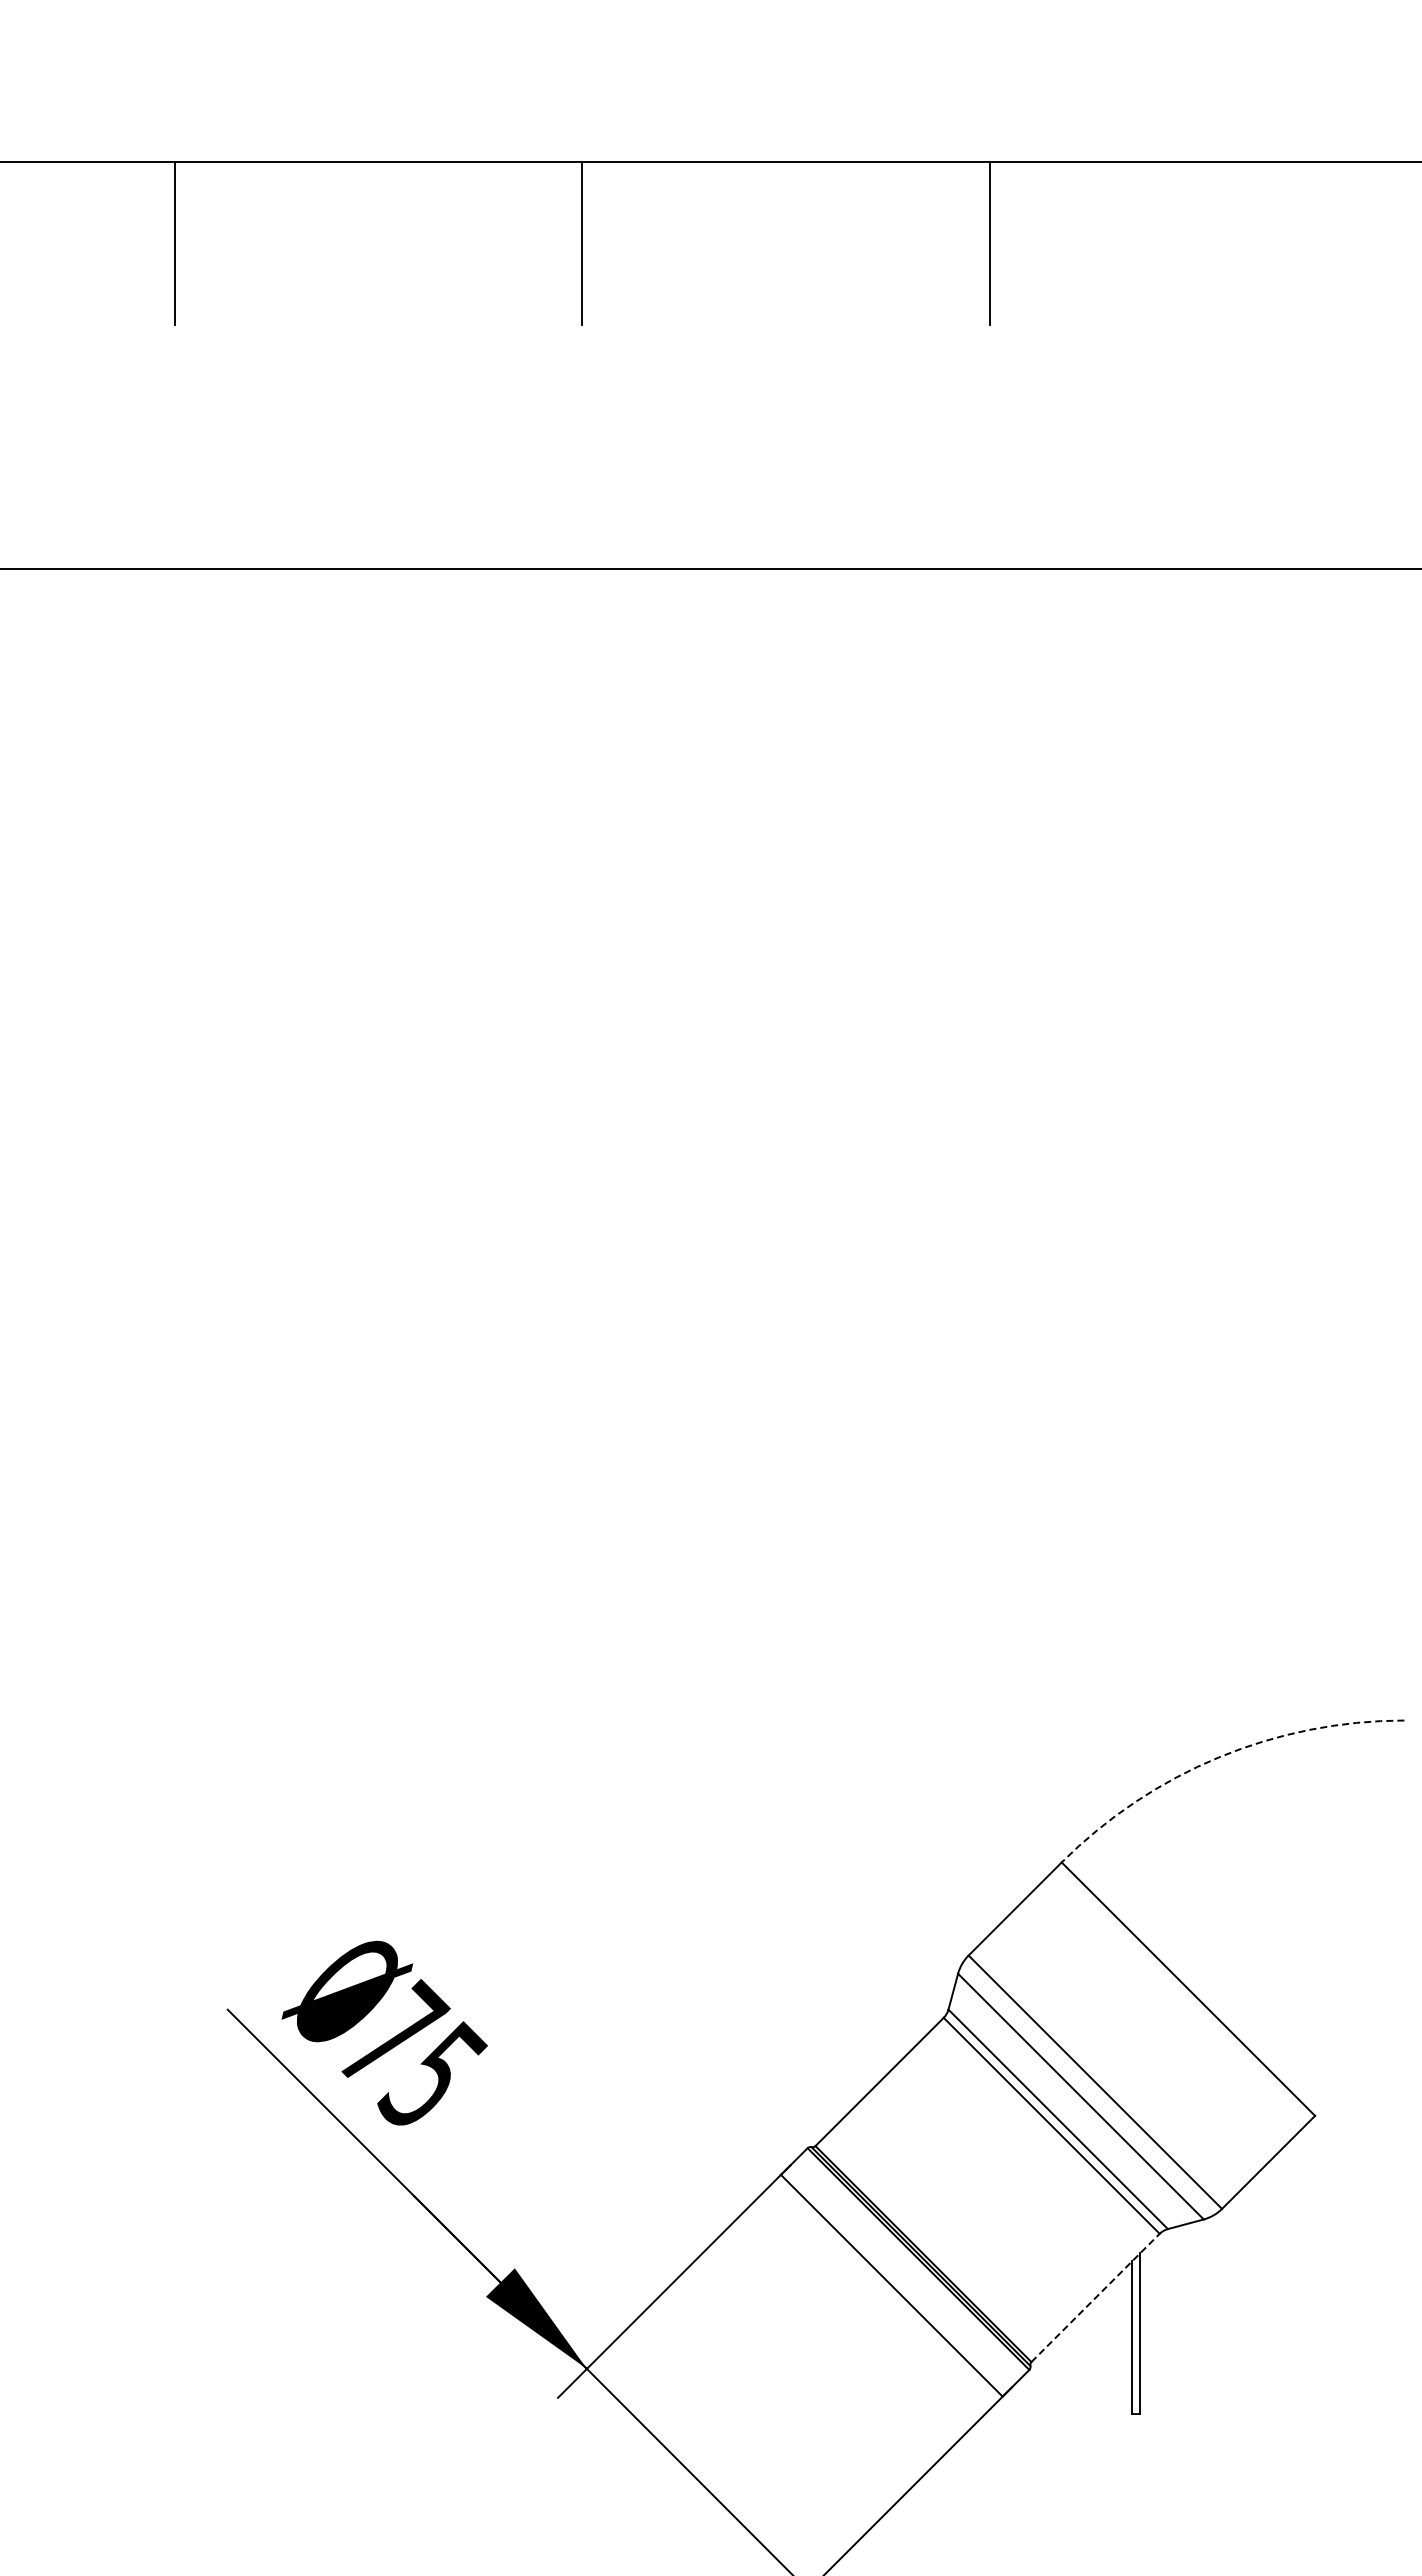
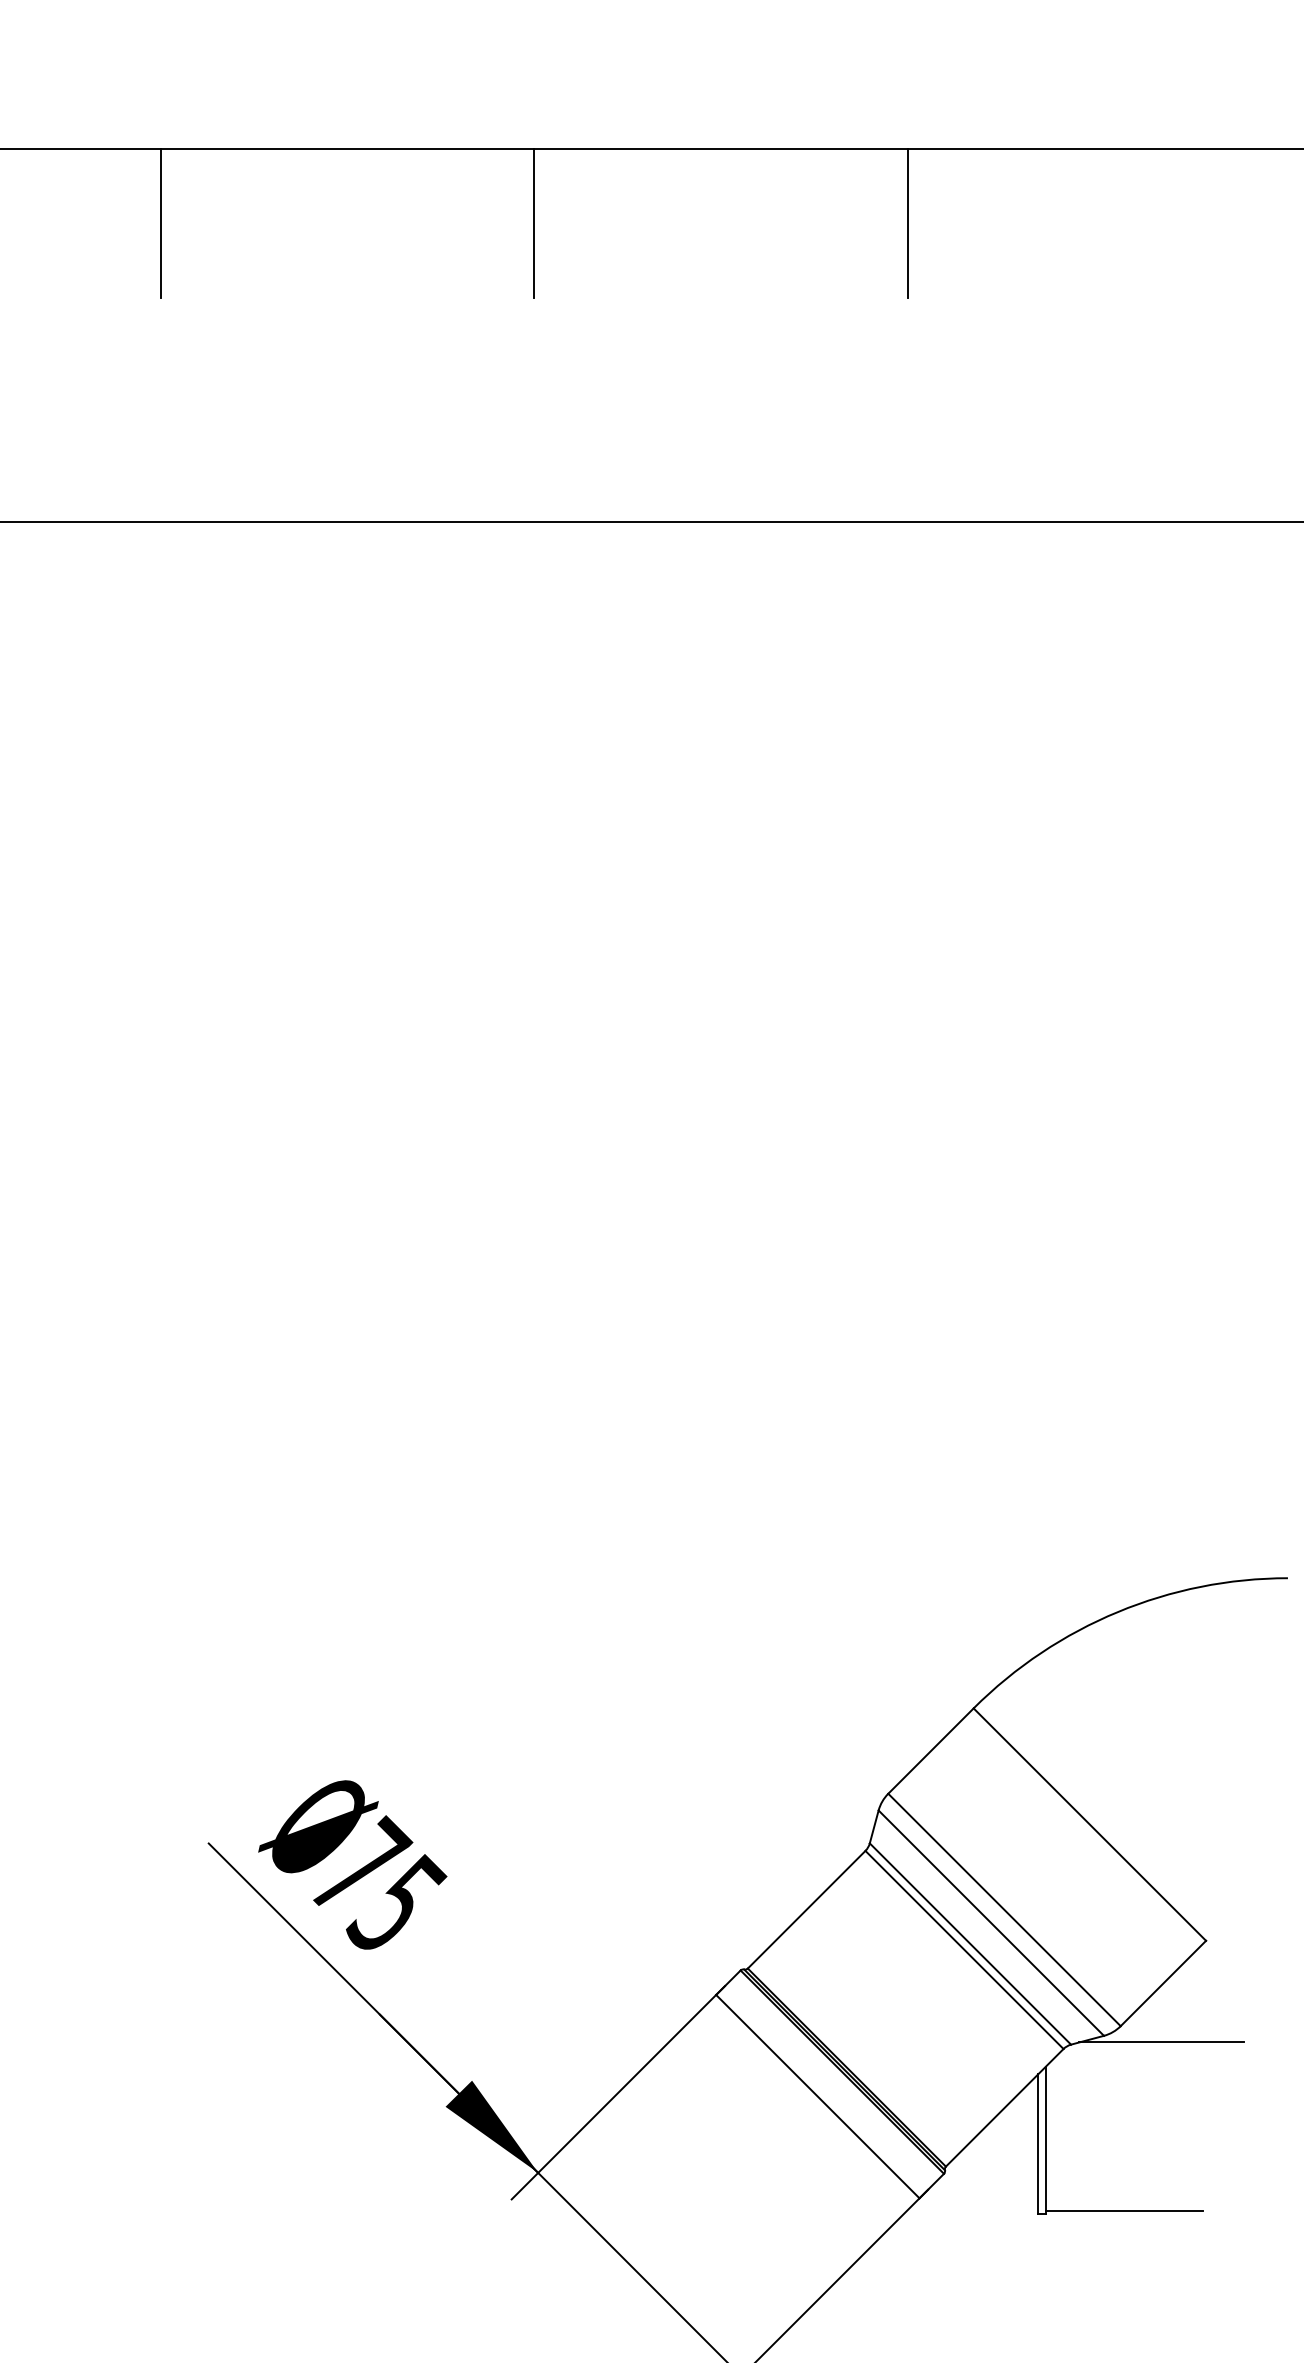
arc: (1218, 1757) -> (1117, 1612), dashed -> solid
line: (1266, 2226) -> (1161, 2042), added
line: (1095, 2297) -> (1004, 2107), dashed -> solid
line: (1225, 2409) -> (1123, 2210), added

